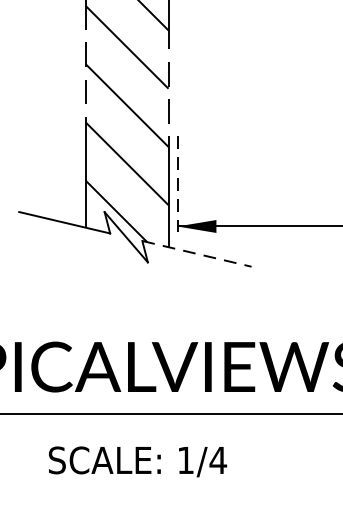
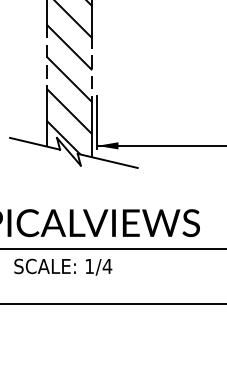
line: (178, 183) -> (97, 122), dashed -> solid
line: (196, 253) -> (107, 160), dashed -> solid
text: (138, 460) -> (63, 266), moved

